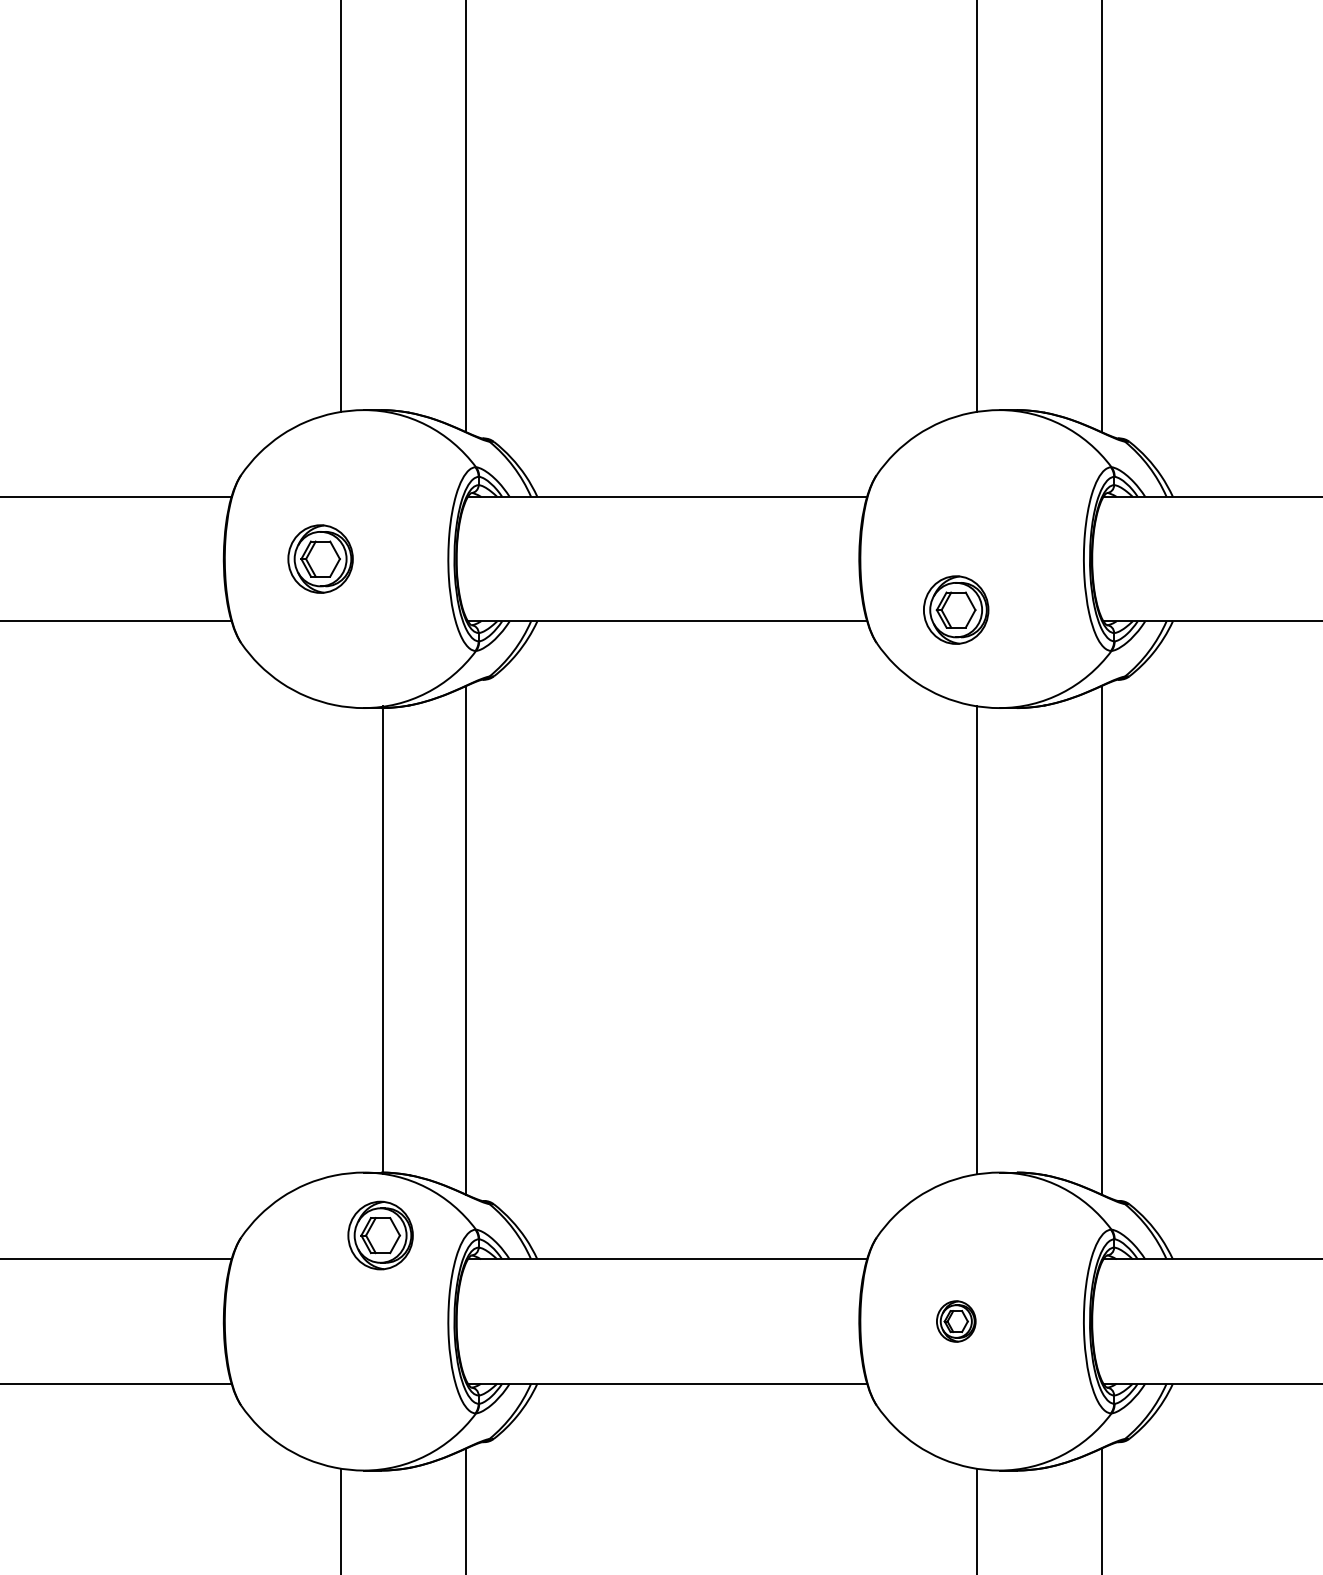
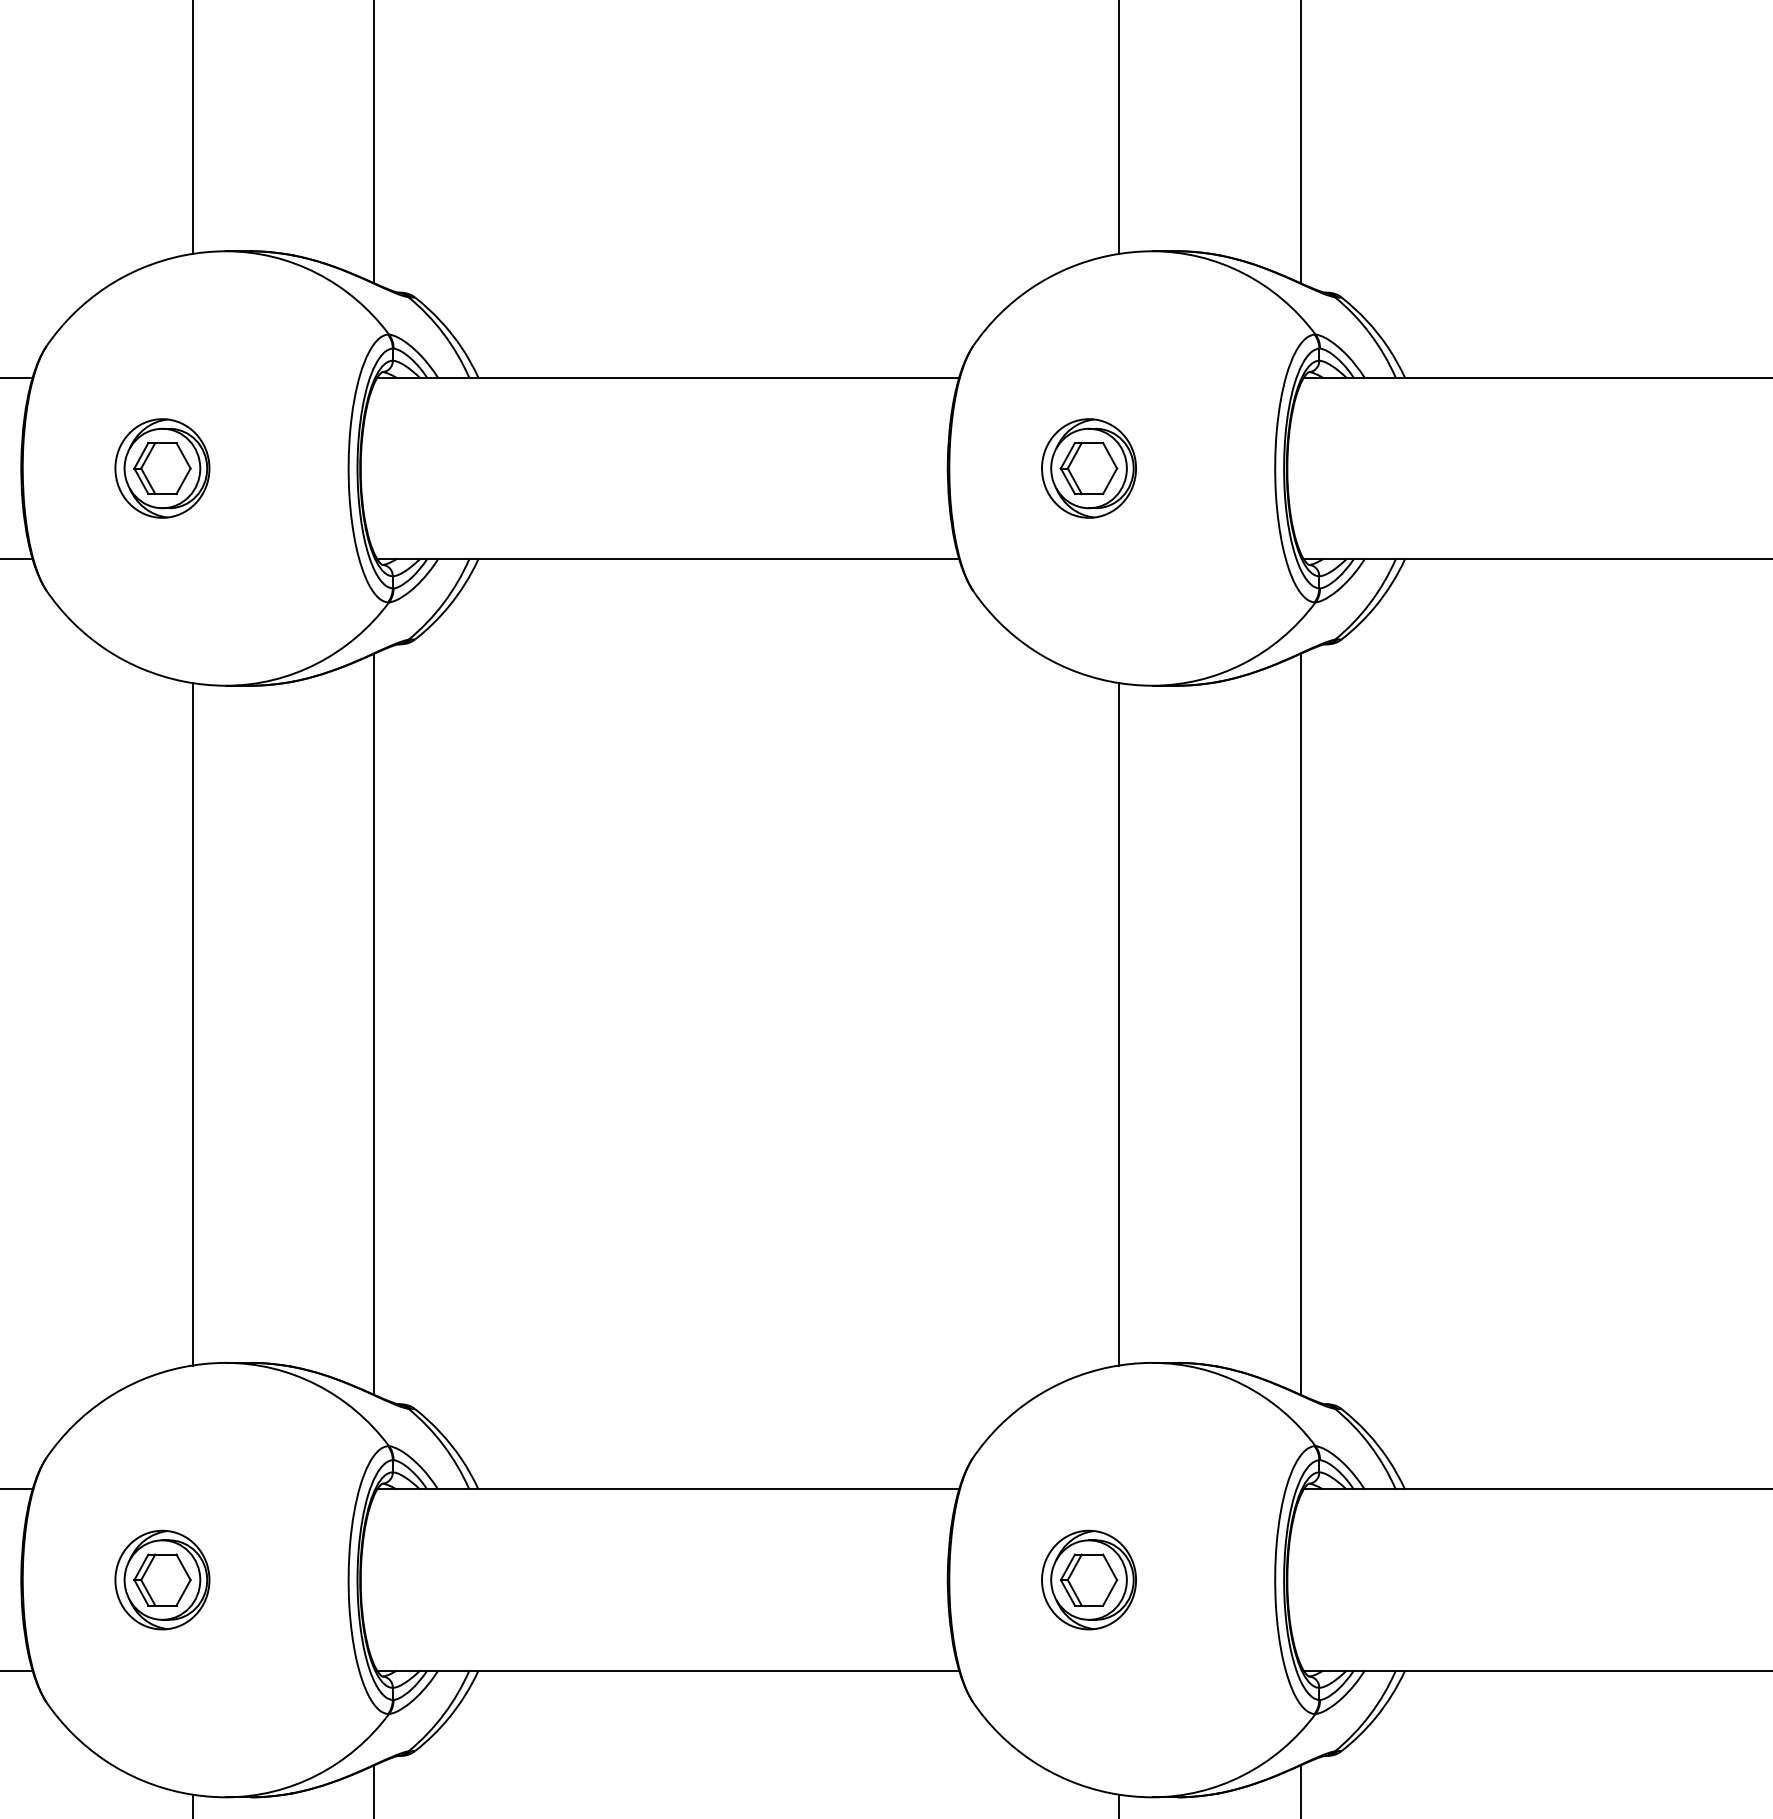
part: (956, 609) -> (1089, 467), moved
line: (383, 940) -> (192, 1024), moved
part: (380, 1235) -> (162, 1580), moved
part: (956, 1321) -> (1089, 1580), size x1.67

